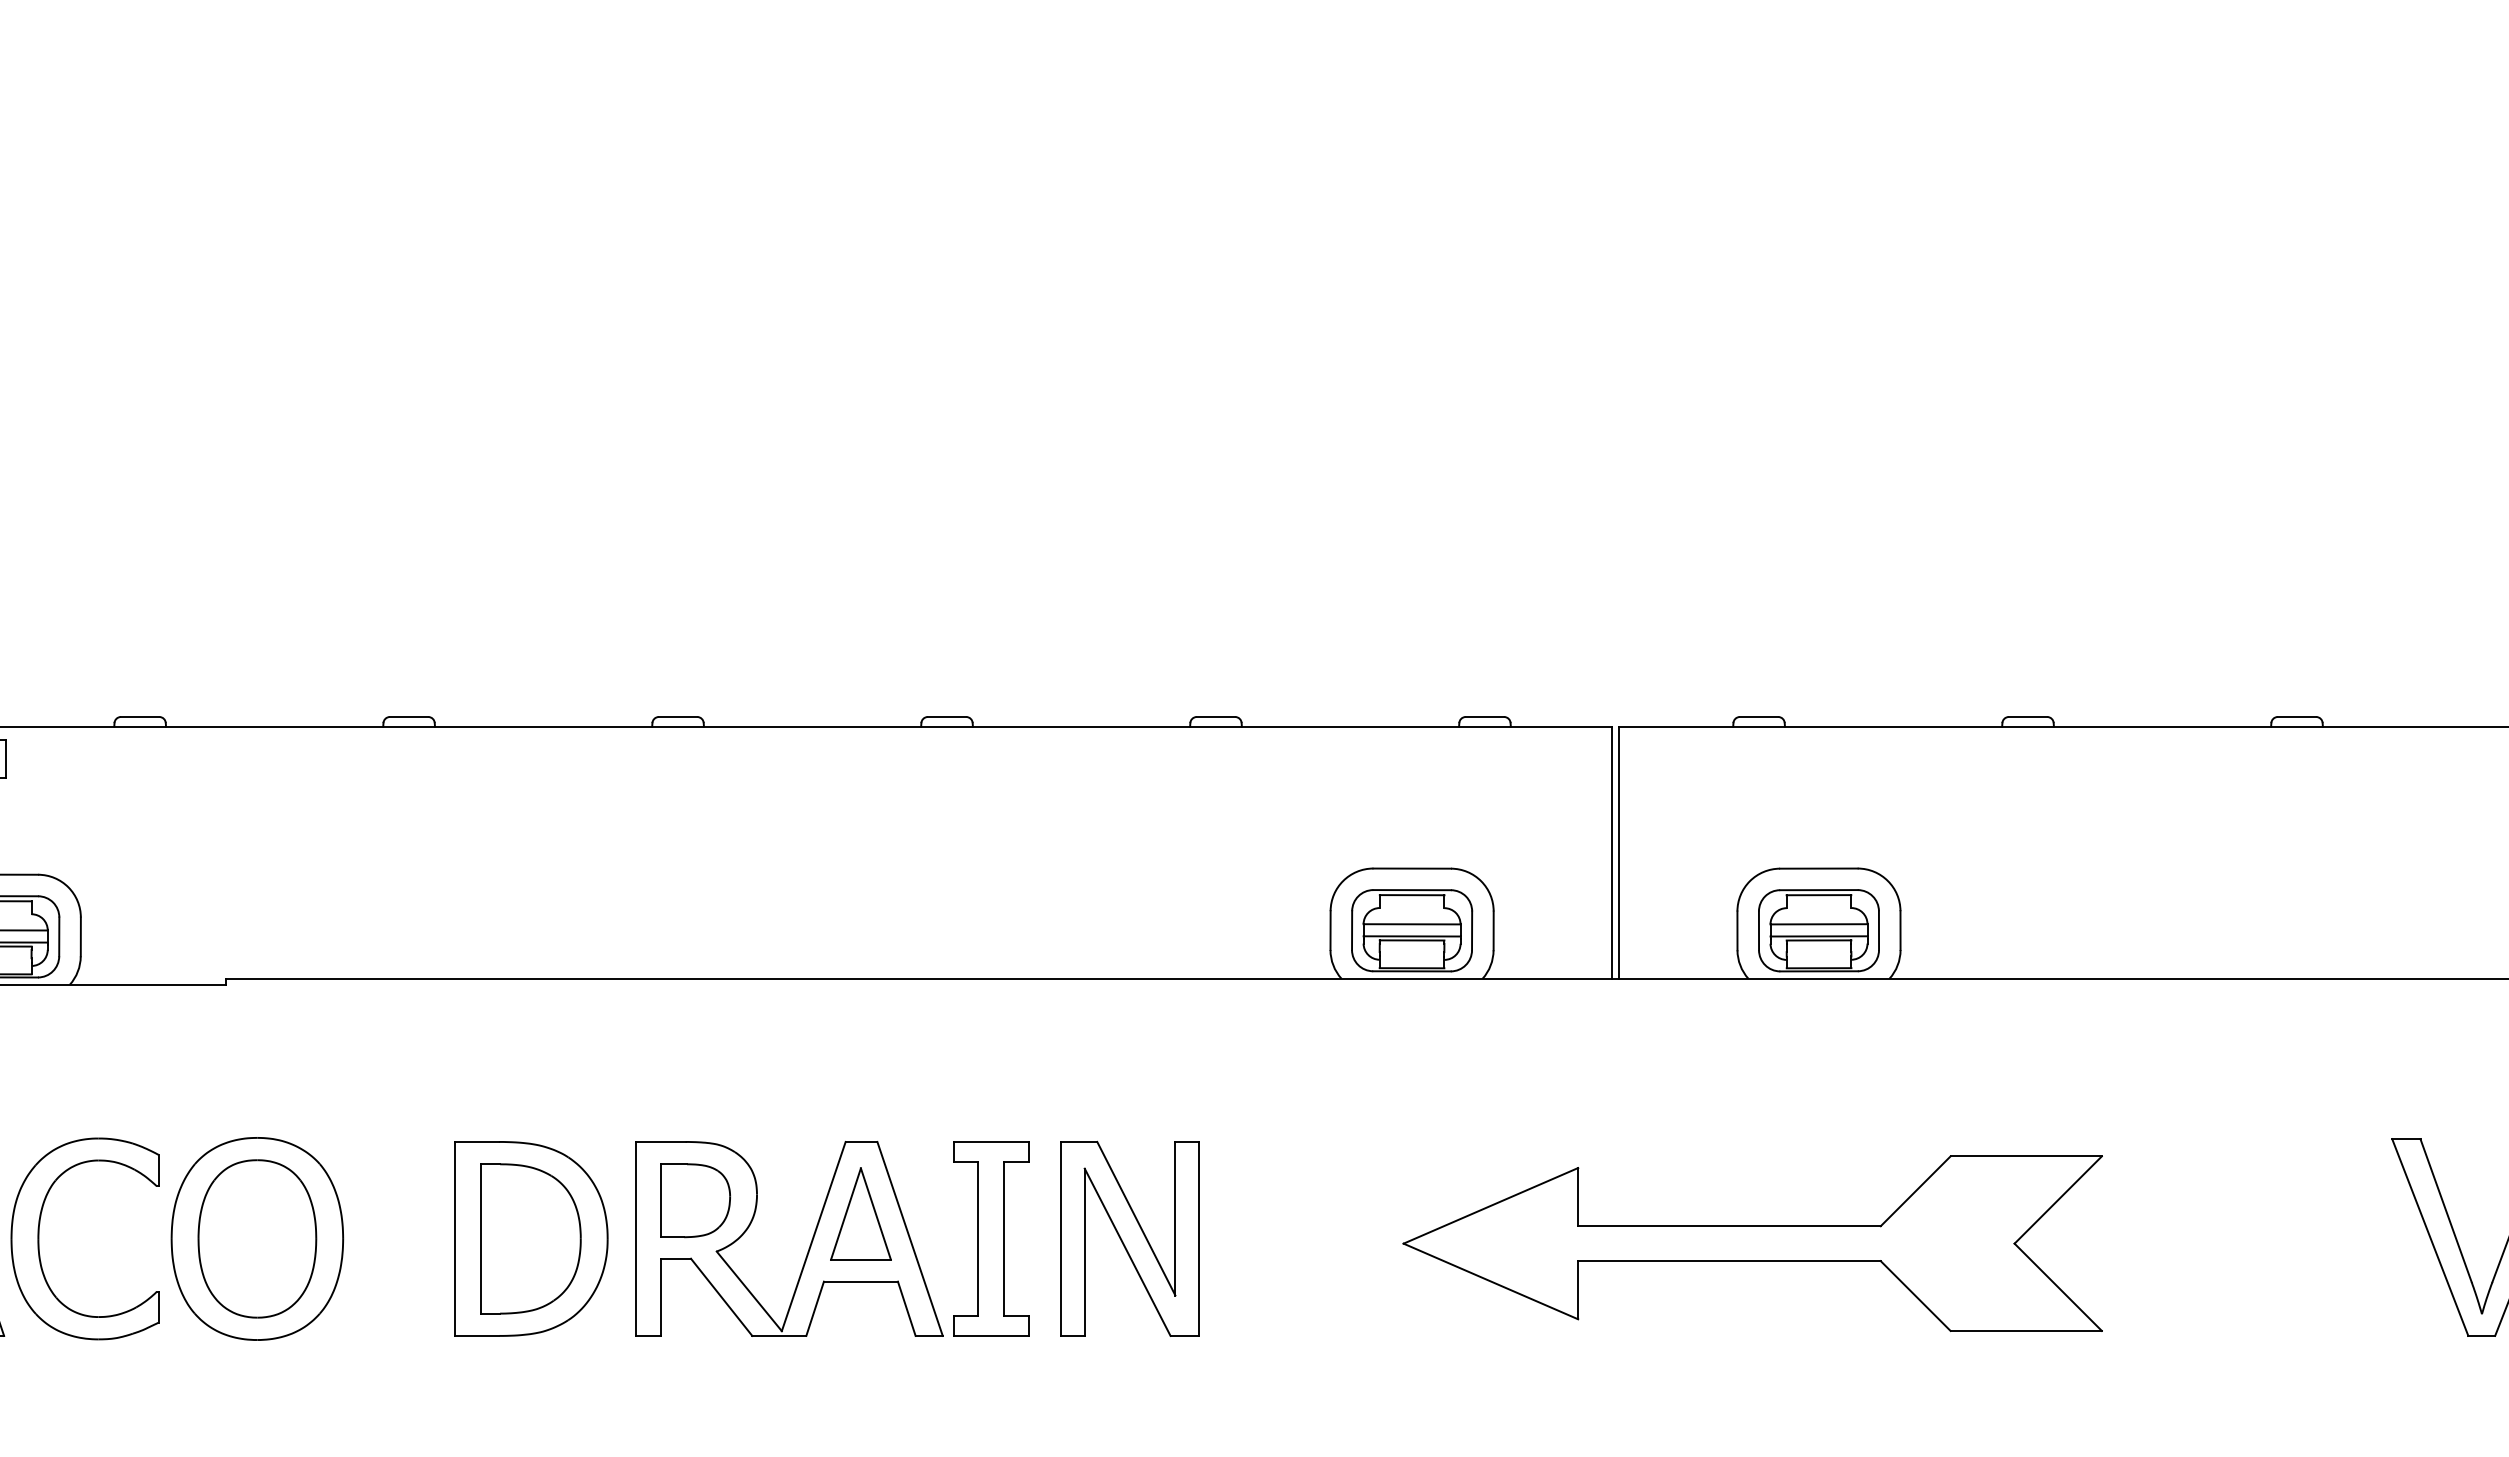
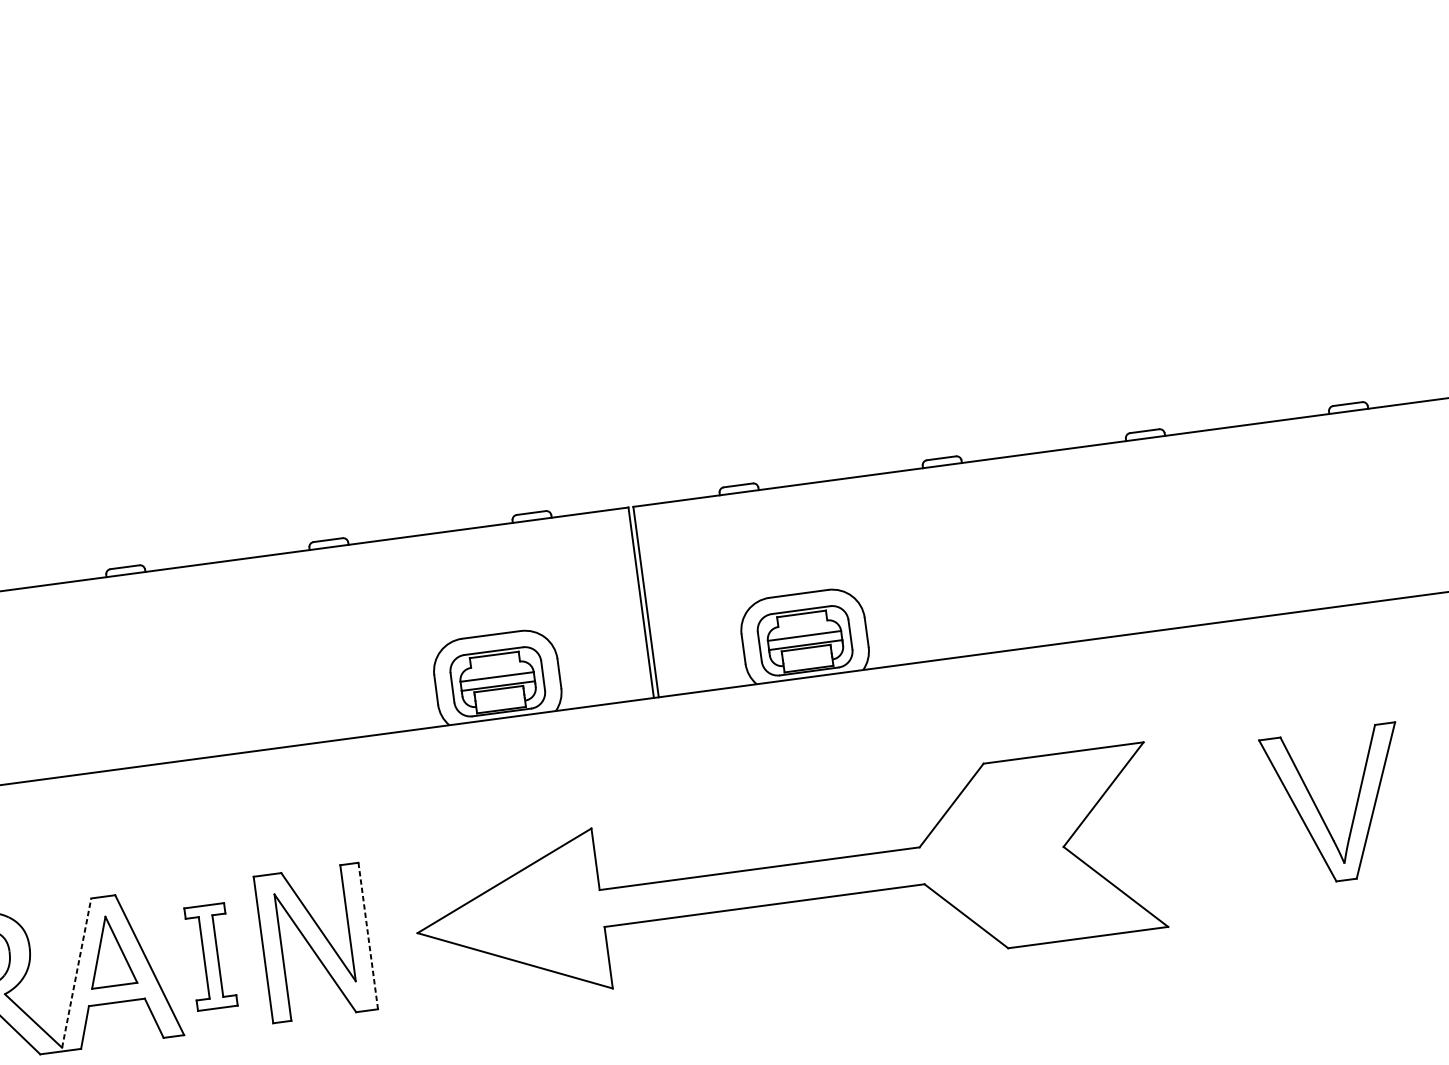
line: (813, 1236) -> (76, 973), solid -> dashed
part: (991, 1238) -> (211, 956), size x0.7
line: (1199, 1238) -> (368, 935), solid -> dashed
part: (1752, 1243) -> (786, 883), size x1.4

